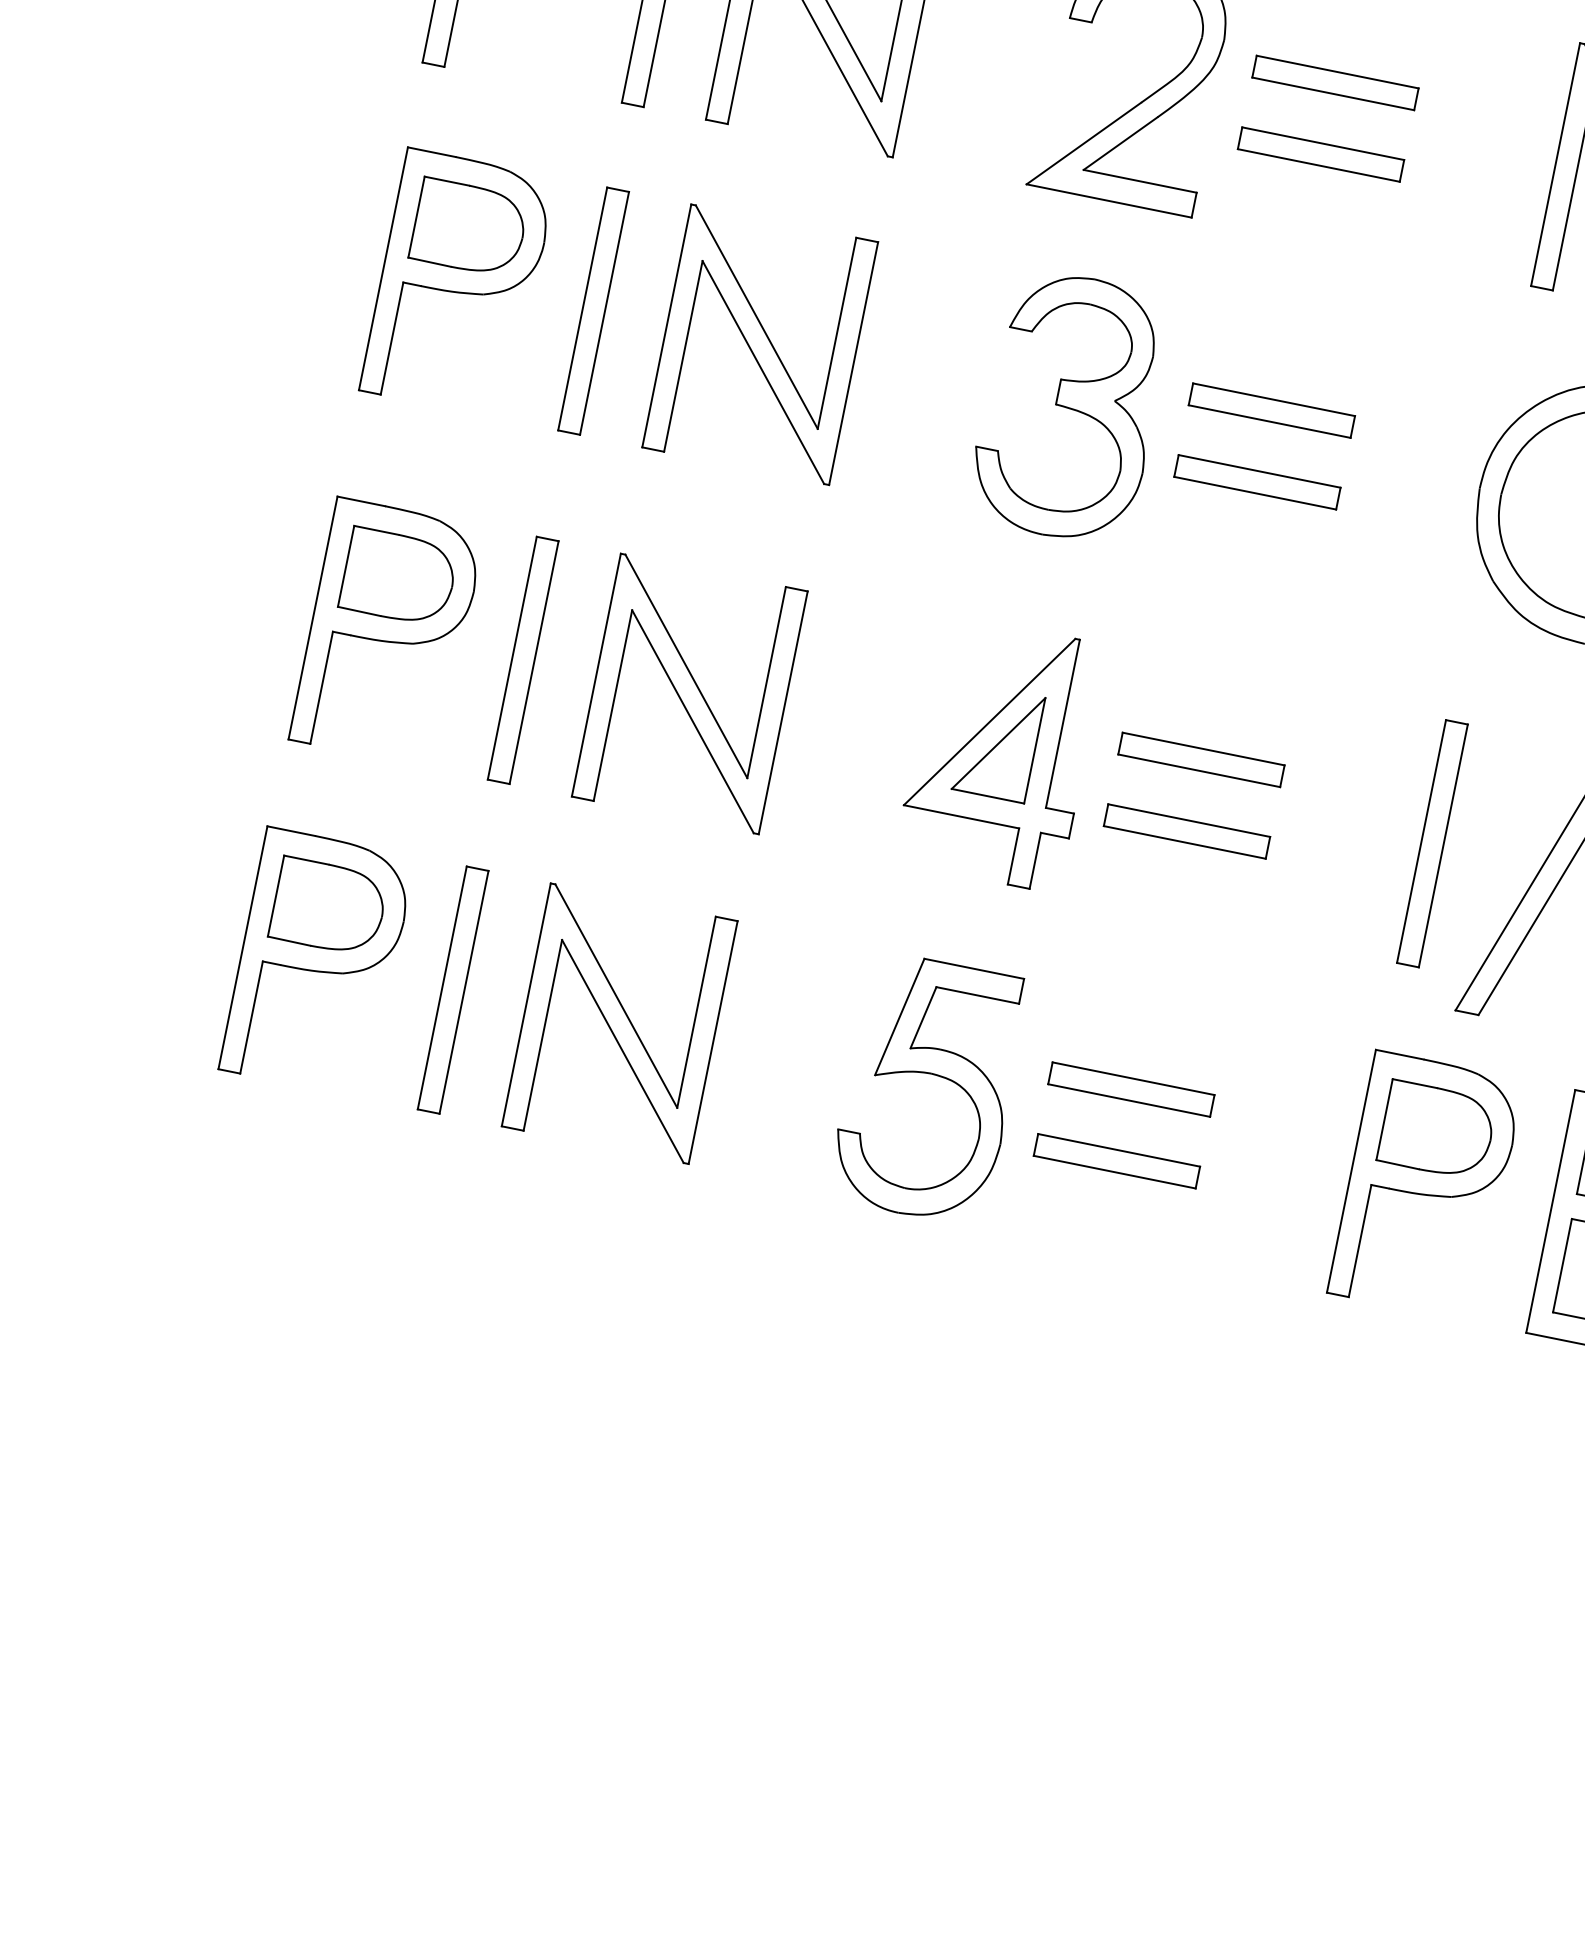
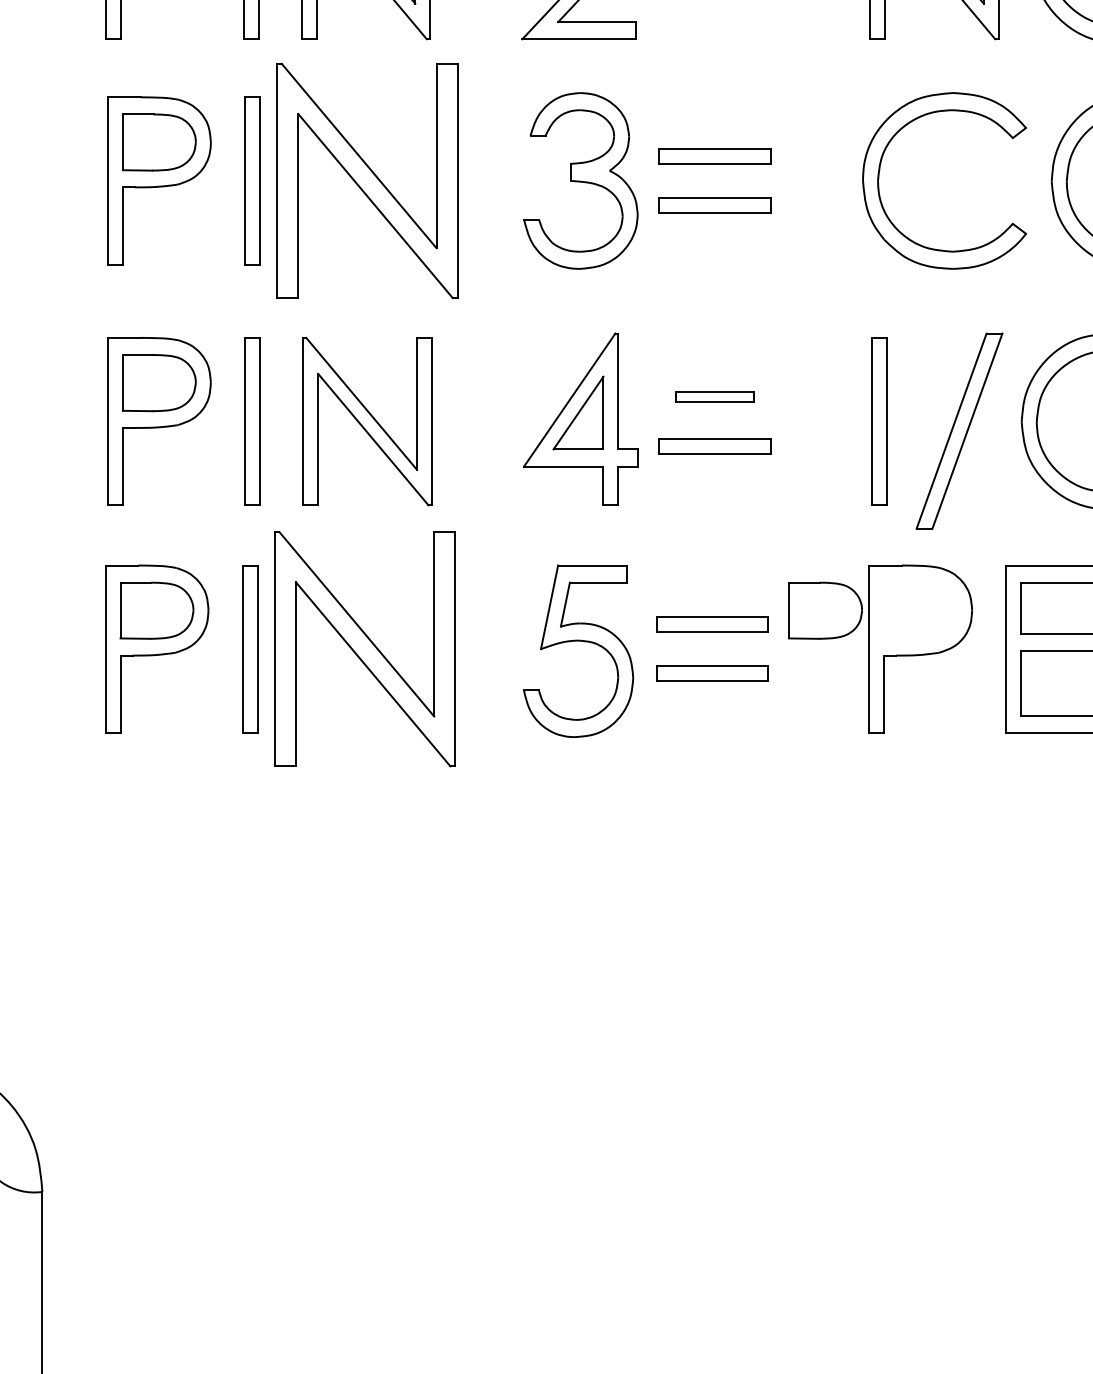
part: (760, 344) -> (367, 180), size x1.4
part: (1200, 759) -> (714, 396), size x0.7
part: (619, 1022) -> (364, 648), size x1.4
part: (1437, 1130) -> (825, 610), moved

